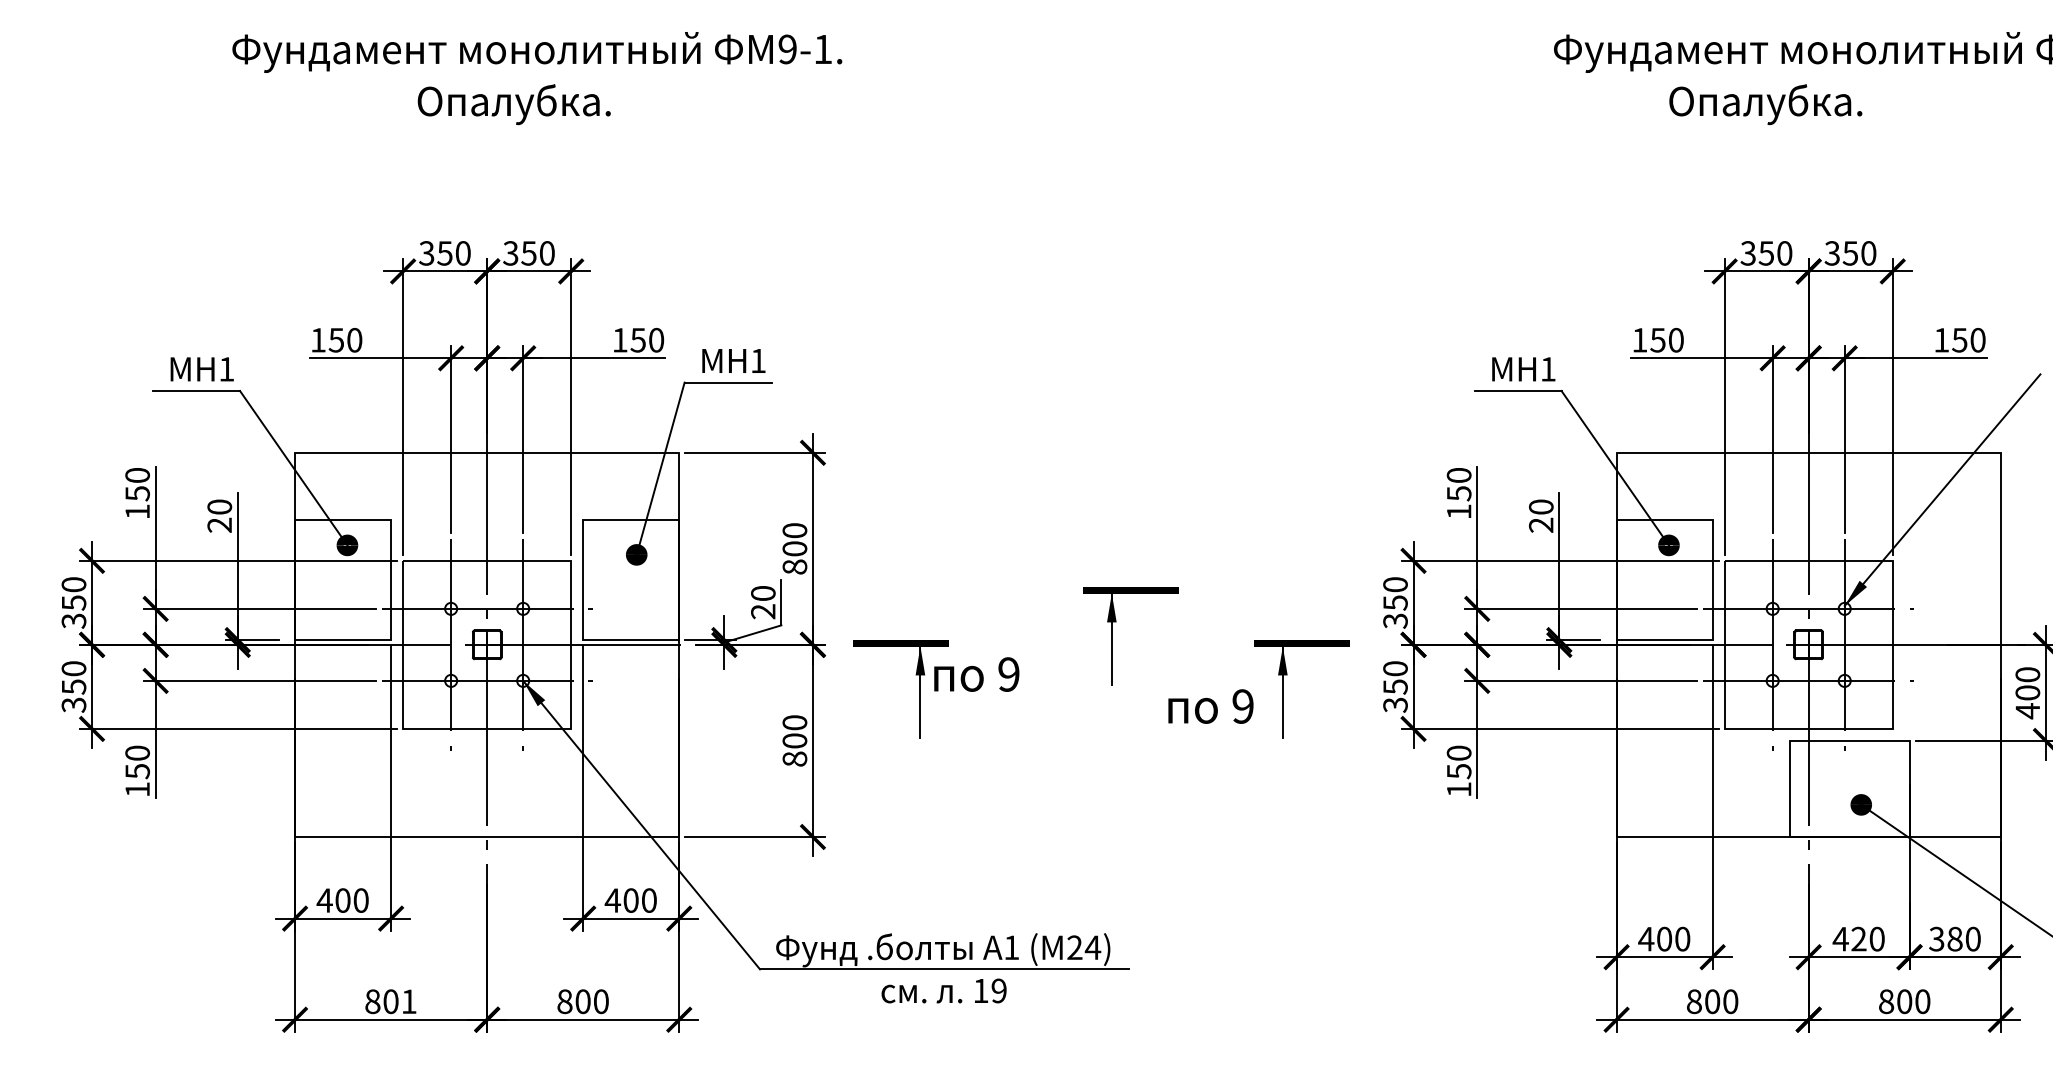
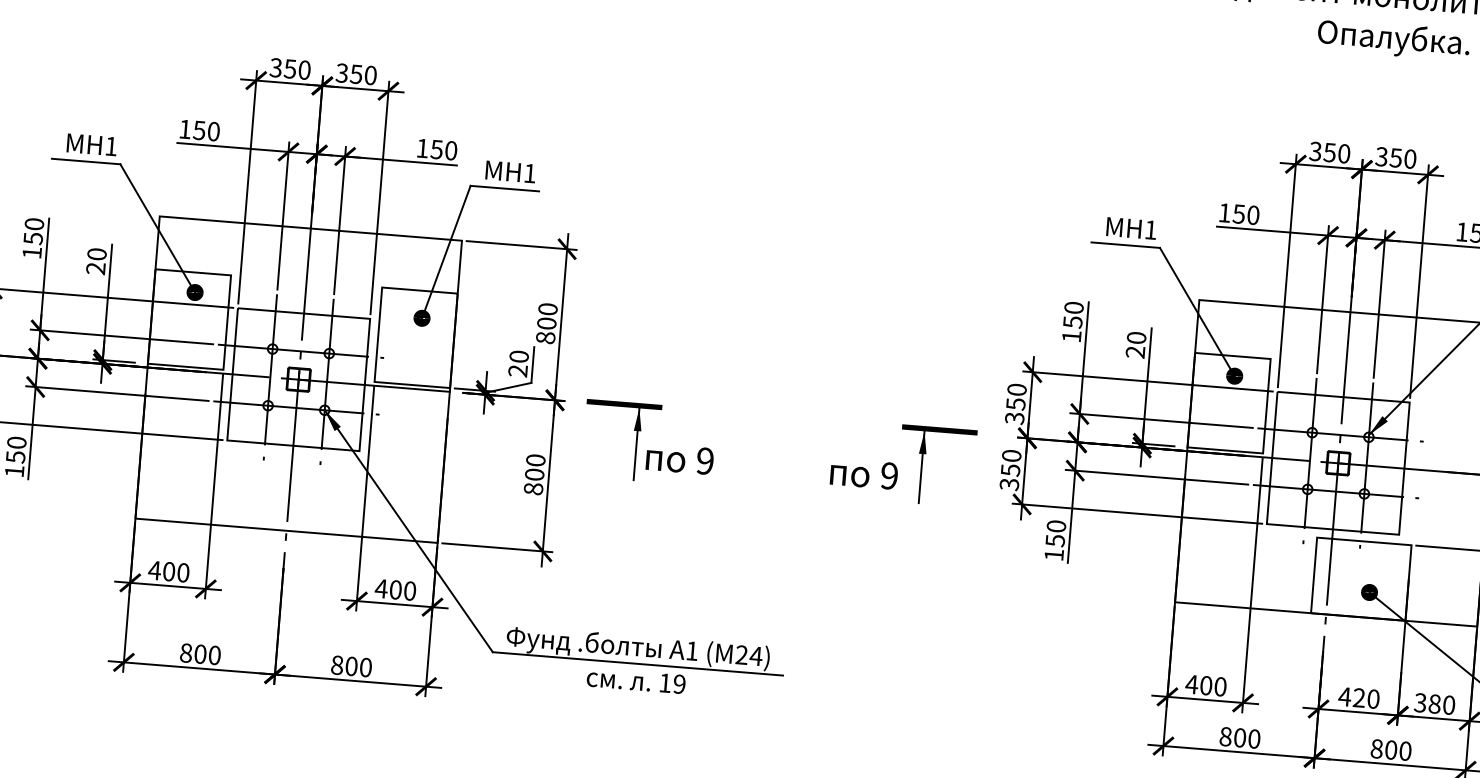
text: (1765, 104) -> (1393, 39), moved
part: (1112, 636) -> (791, 412), removed
text: (976, 674) -> (679, 459), moved
text: (408, 1001) -> (214, 655), 801 -> 800

